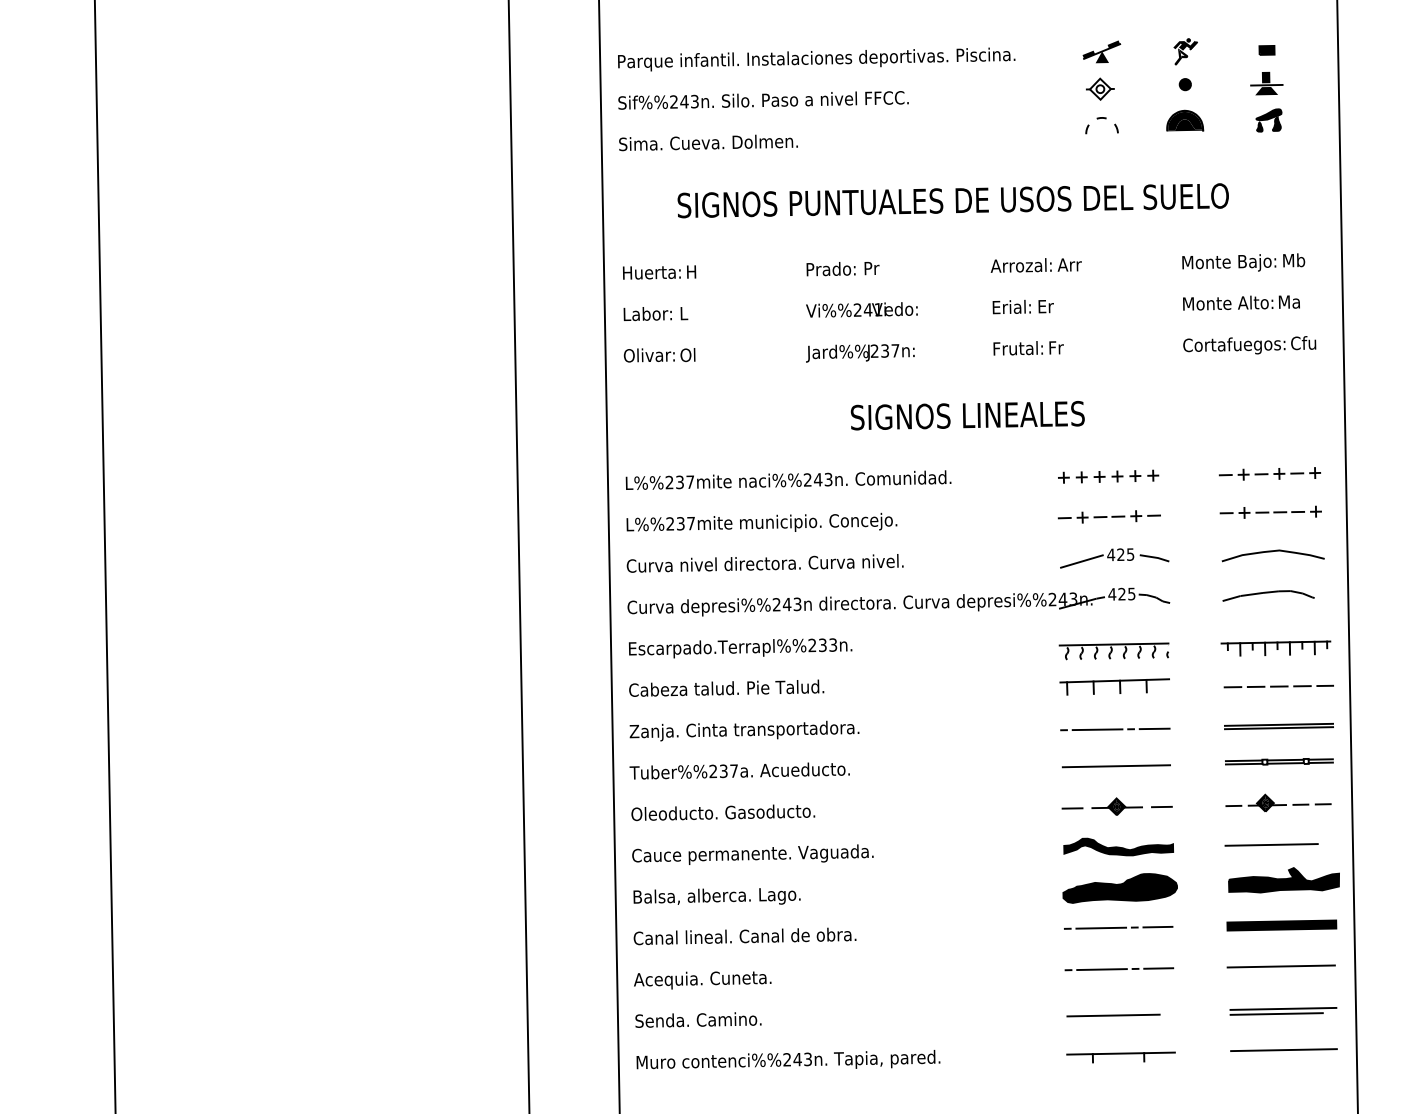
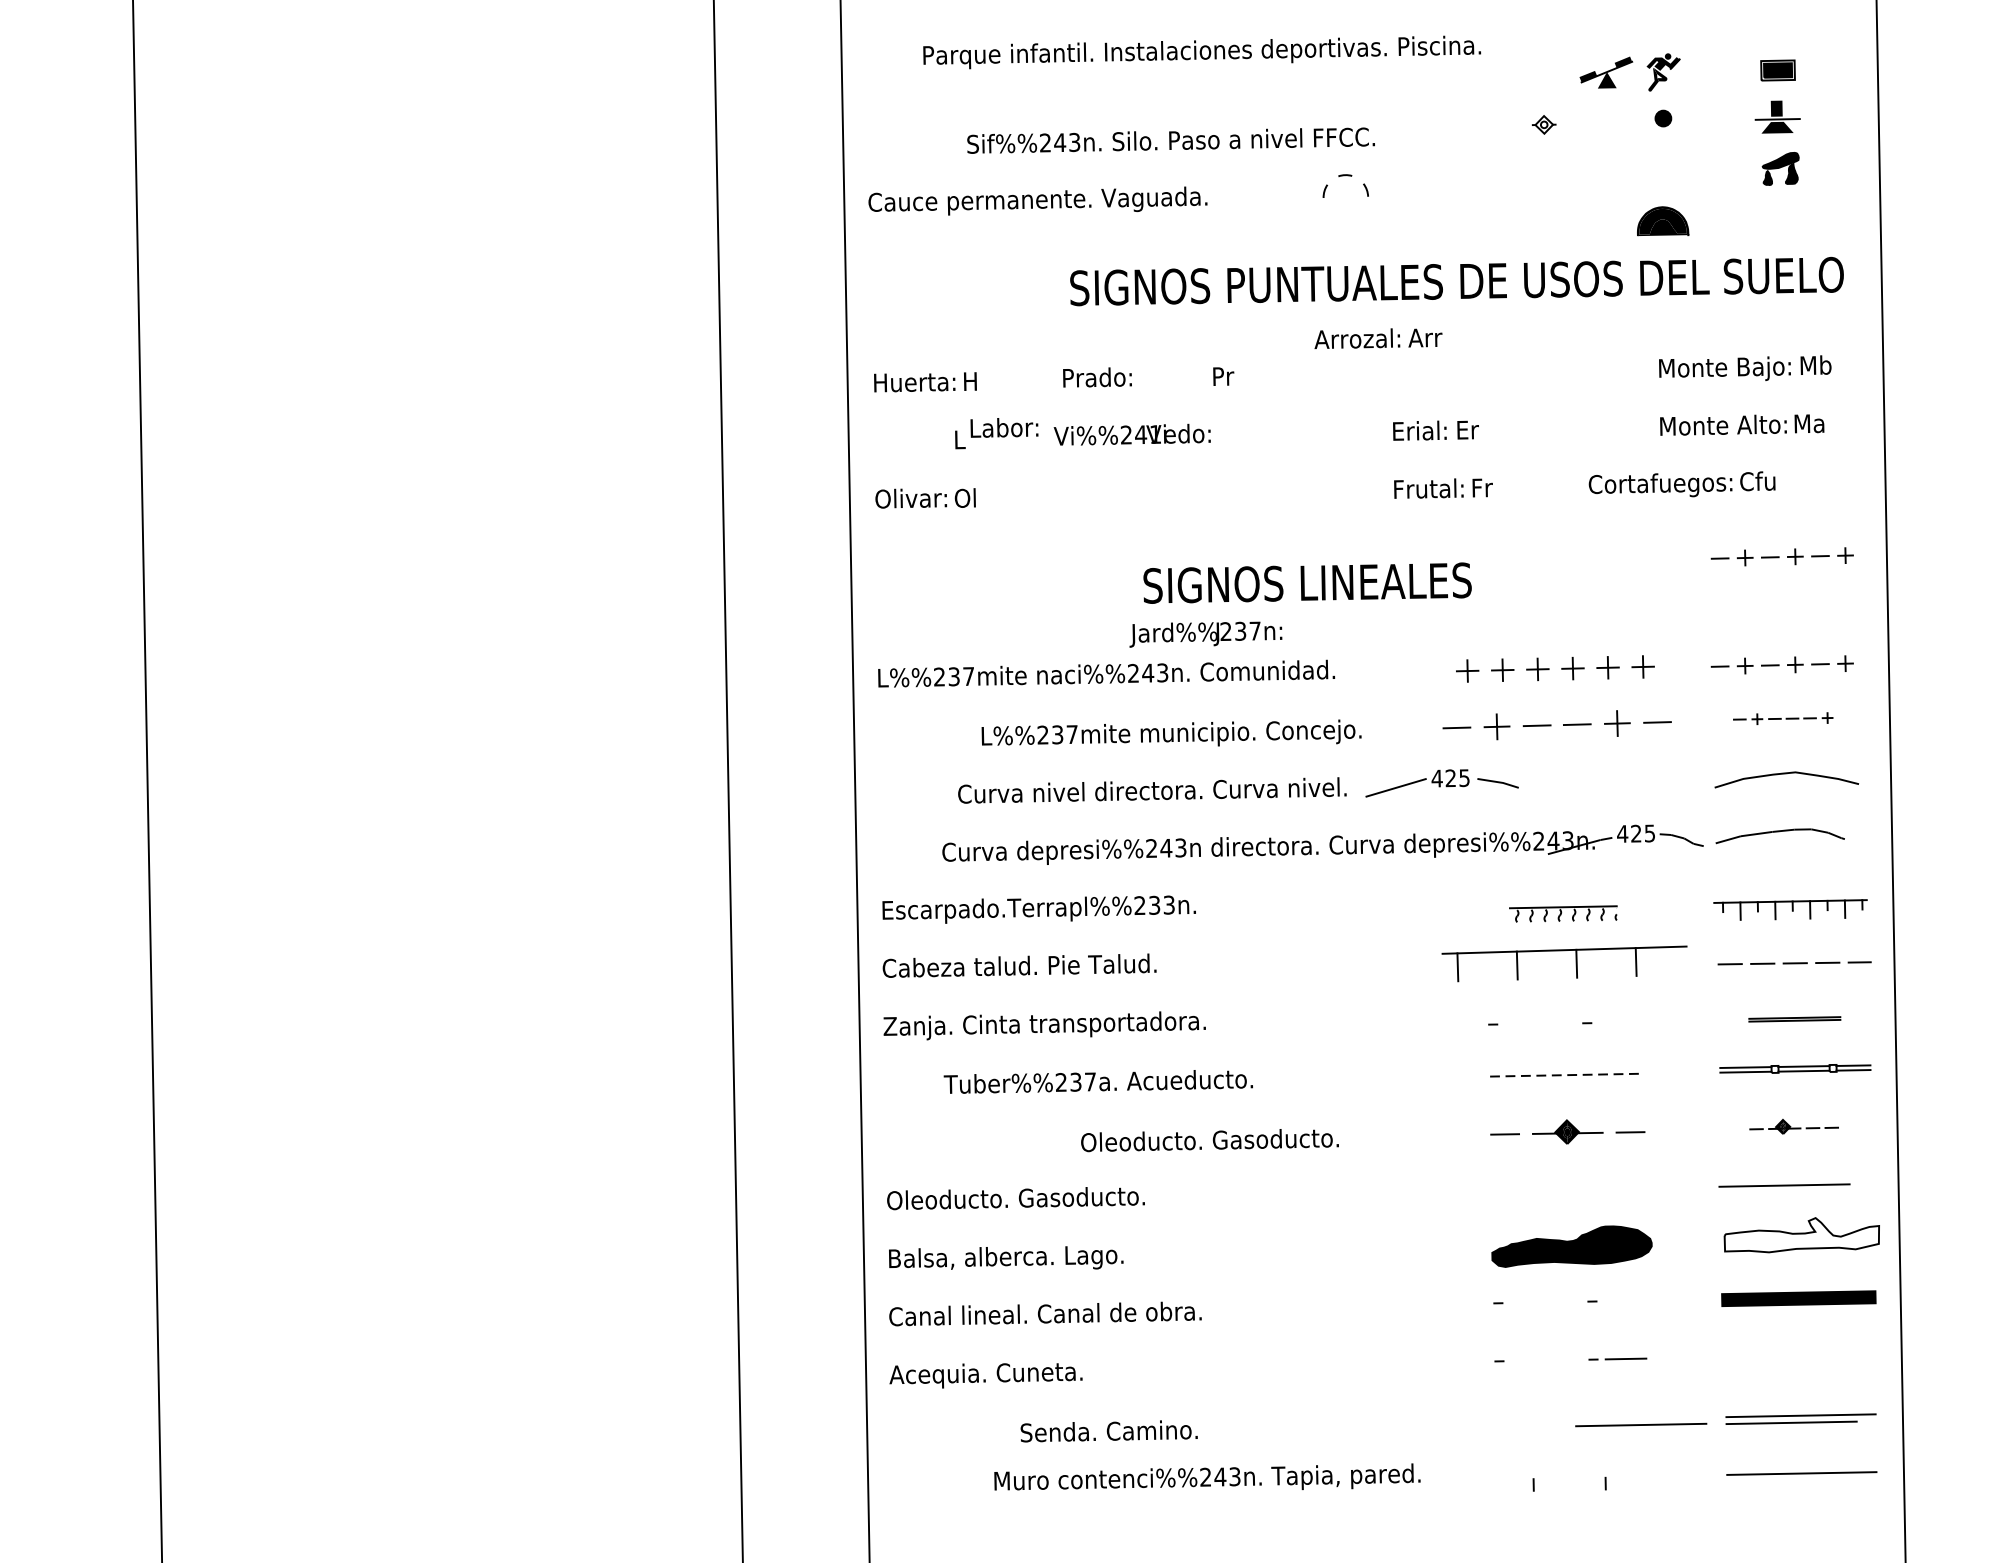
part: (1266, 50) -> (1777, 70), size x1.6
part: (1101, 51) -> (1606, 72), moved
text: (816, 59) -> (1201, 52), moved
part: (1100, 88) -> (1544, 124), size x0.6
text: (763, 100) -> (1171, 140), moved
part: (1099, 119) -> (1342, 177), moved
part: (1185, 120) -> (1663, 220), moved
text: (739, 143) -> (1037, 201), Sima. Cueva. Dolmen. -> Cauce permanente. Vaguada.
text: (952, 200) -> (1455, 281), moved
text: (1035, 265) -> (1377, 338), moved
text: (830, 269) -> (1096, 378), moved
text: (861, 309) -> (1131, 434), moved
text: (647, 314) -> (1004, 428), moved
text: (1249, 345) -> (1681, 484), moved
text: (860, 353) -> (1206, 634), moved
part: (1269, 396) -> (1781, 556), added
text: (967, 415) -> (1307, 582), moved
part: (1108, 476) -> (1555, 668), size x1.4
part: (1270, 511) -> (1782, 717), size x0.7
part: (1108, 516) -> (1555, 724), size x1.6
text: (761, 521) -> (1171, 731), moved
part: (1114, 558) -> (1441, 783), moved
text: (764, 563) -> (1151, 790), moved
part: (898, 601) -> (1322, 843), moved
part: (1113, 651) -> (1562, 914), size x0.7
part: (1114, 686) -> (1563, 963), size x1.6
part: (1278, 726) -> (1794, 1019), size x0.6
line: (1154, 728) -> (1620, 1022), removed
line: (1097, 729) -> (1540, 1023), removed
line: (1116, 766) -> (1566, 1075), solid -> dashed
text: (739, 770) -> (1098, 1081), moved
part: (1278, 802) -> (1794, 1126), size x0.6
text: (723, 812) -> (1210, 1140), moved
fill: (1118, 846) -> (1569, 1187), removed
text: (754, 854) -> (1058, 1199), Cauce permanente. Vaguada. -> Oleoducto. Gasoducto.
fill: (1283, 880) -> (1801, 1235), removed
line: (1157, 926) -> (1624, 1300), removed
line: (1101, 927) -> (1545, 1301), removed
line: (1280, 966) -> (1796, 1356), removed
line: (1101, 969) -> (1545, 1360), removed
line: (1113, 1015) -> (1641, 1424), moved
text: (698, 1019) -> (1109, 1430), moved
line: (1120, 1053) -> (1572, 1478), removed
text: (788, 1059) -> (1207, 1476), moved

